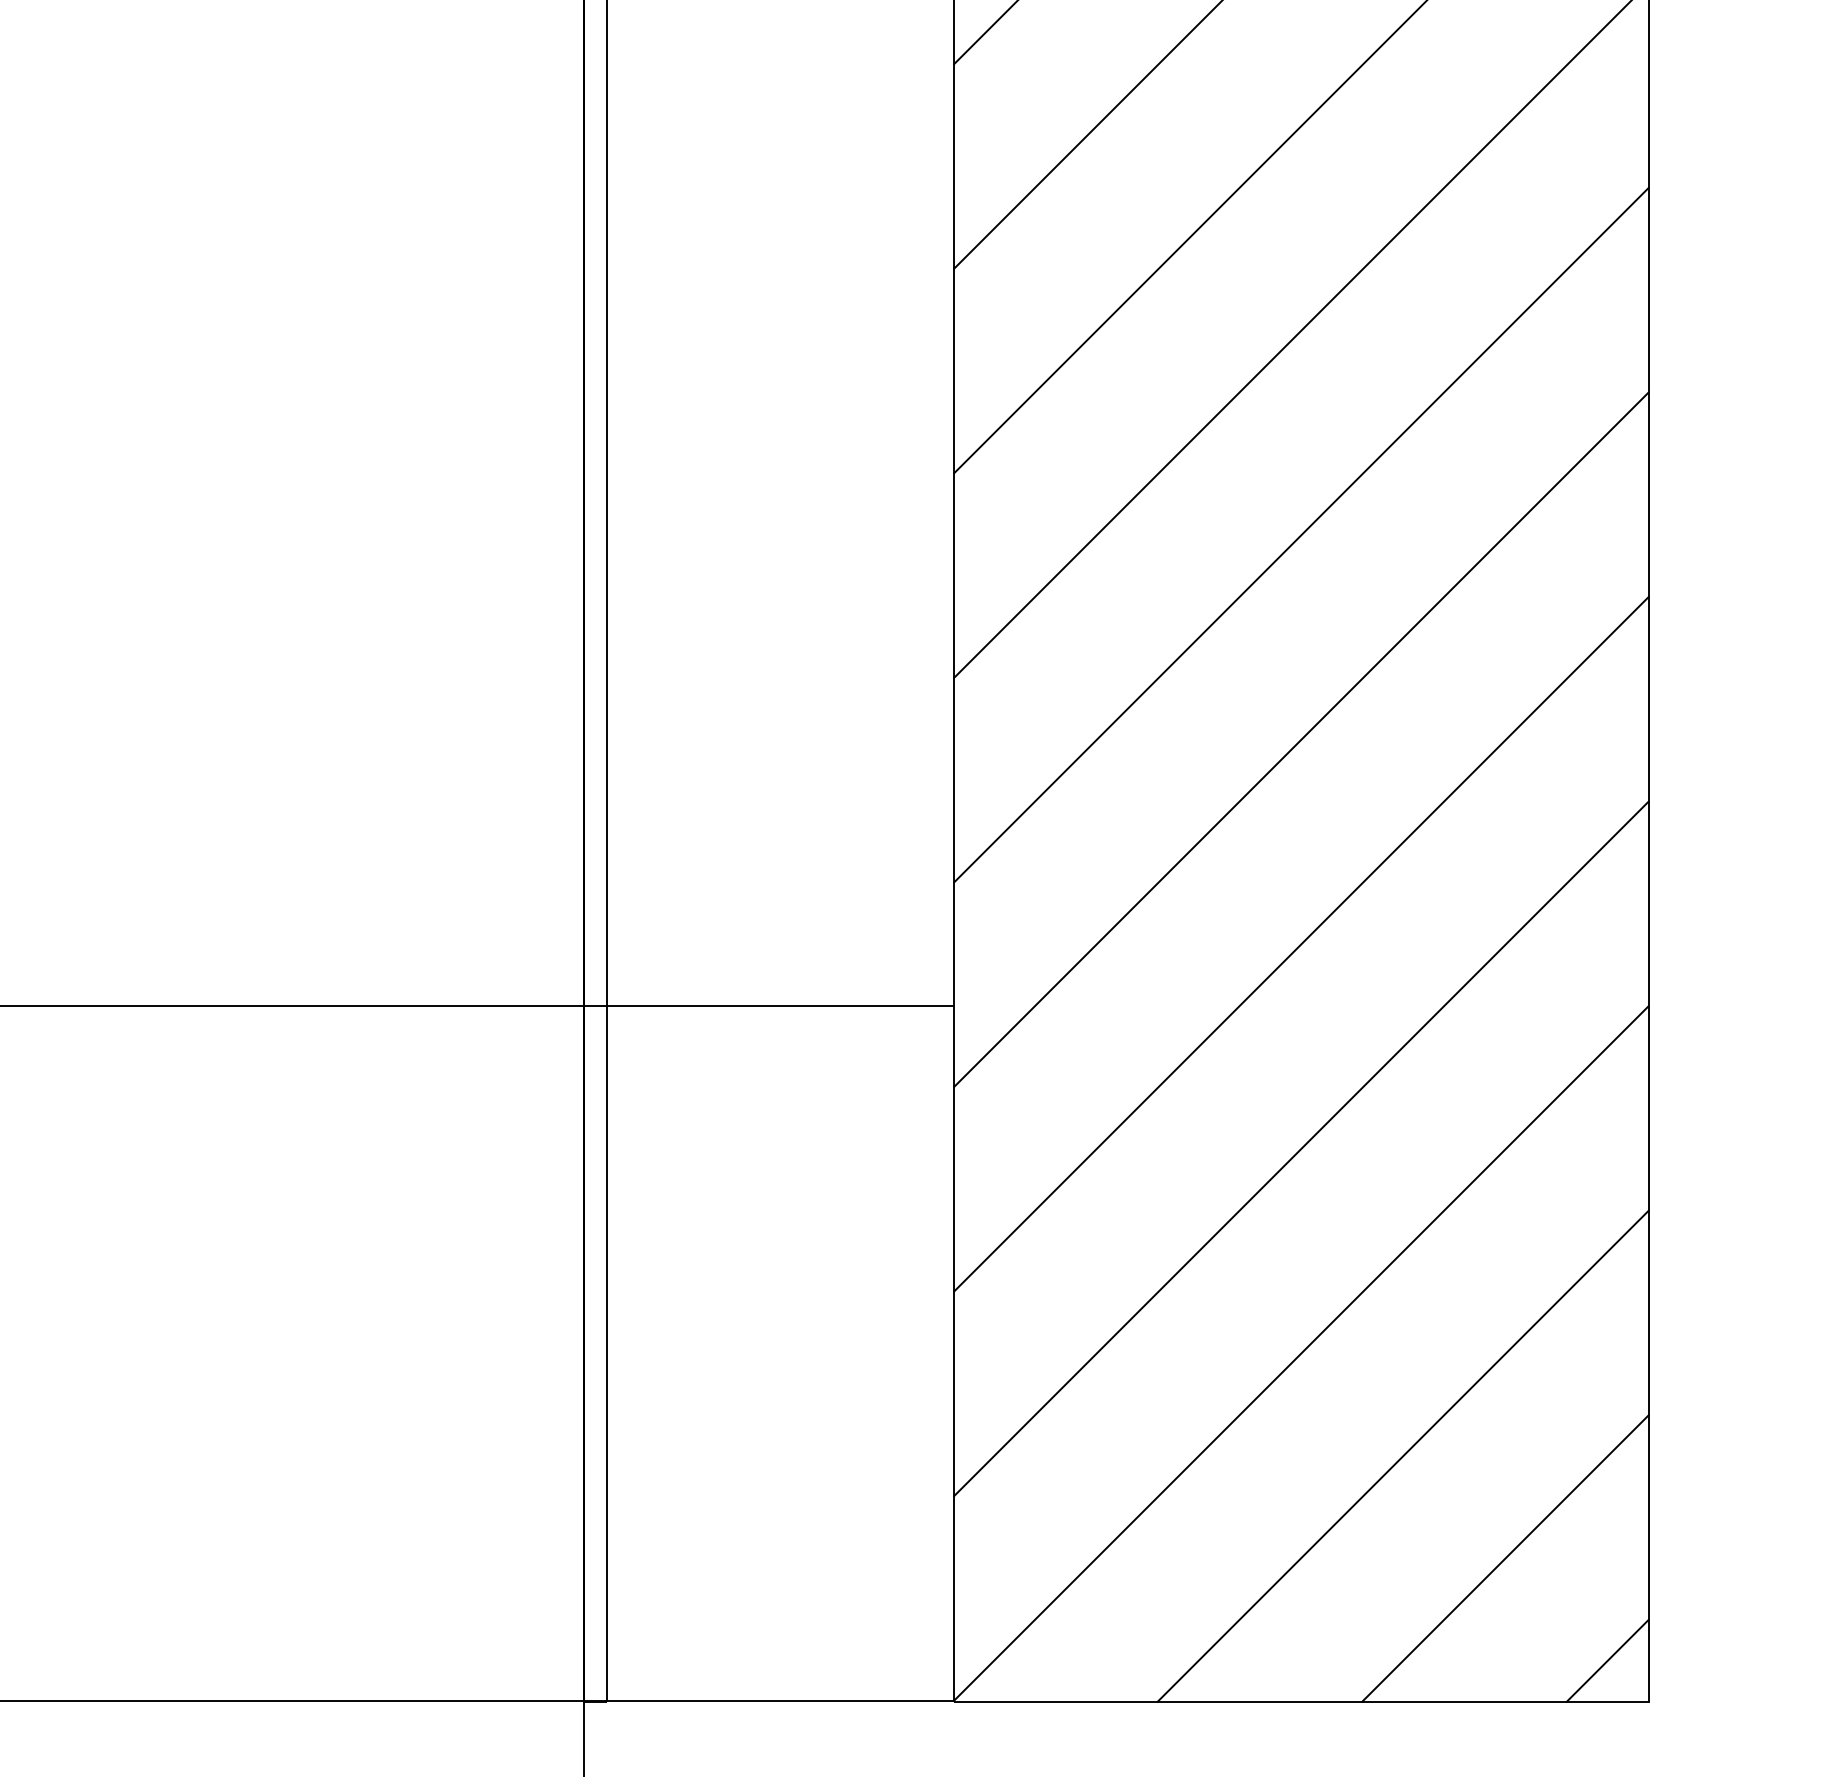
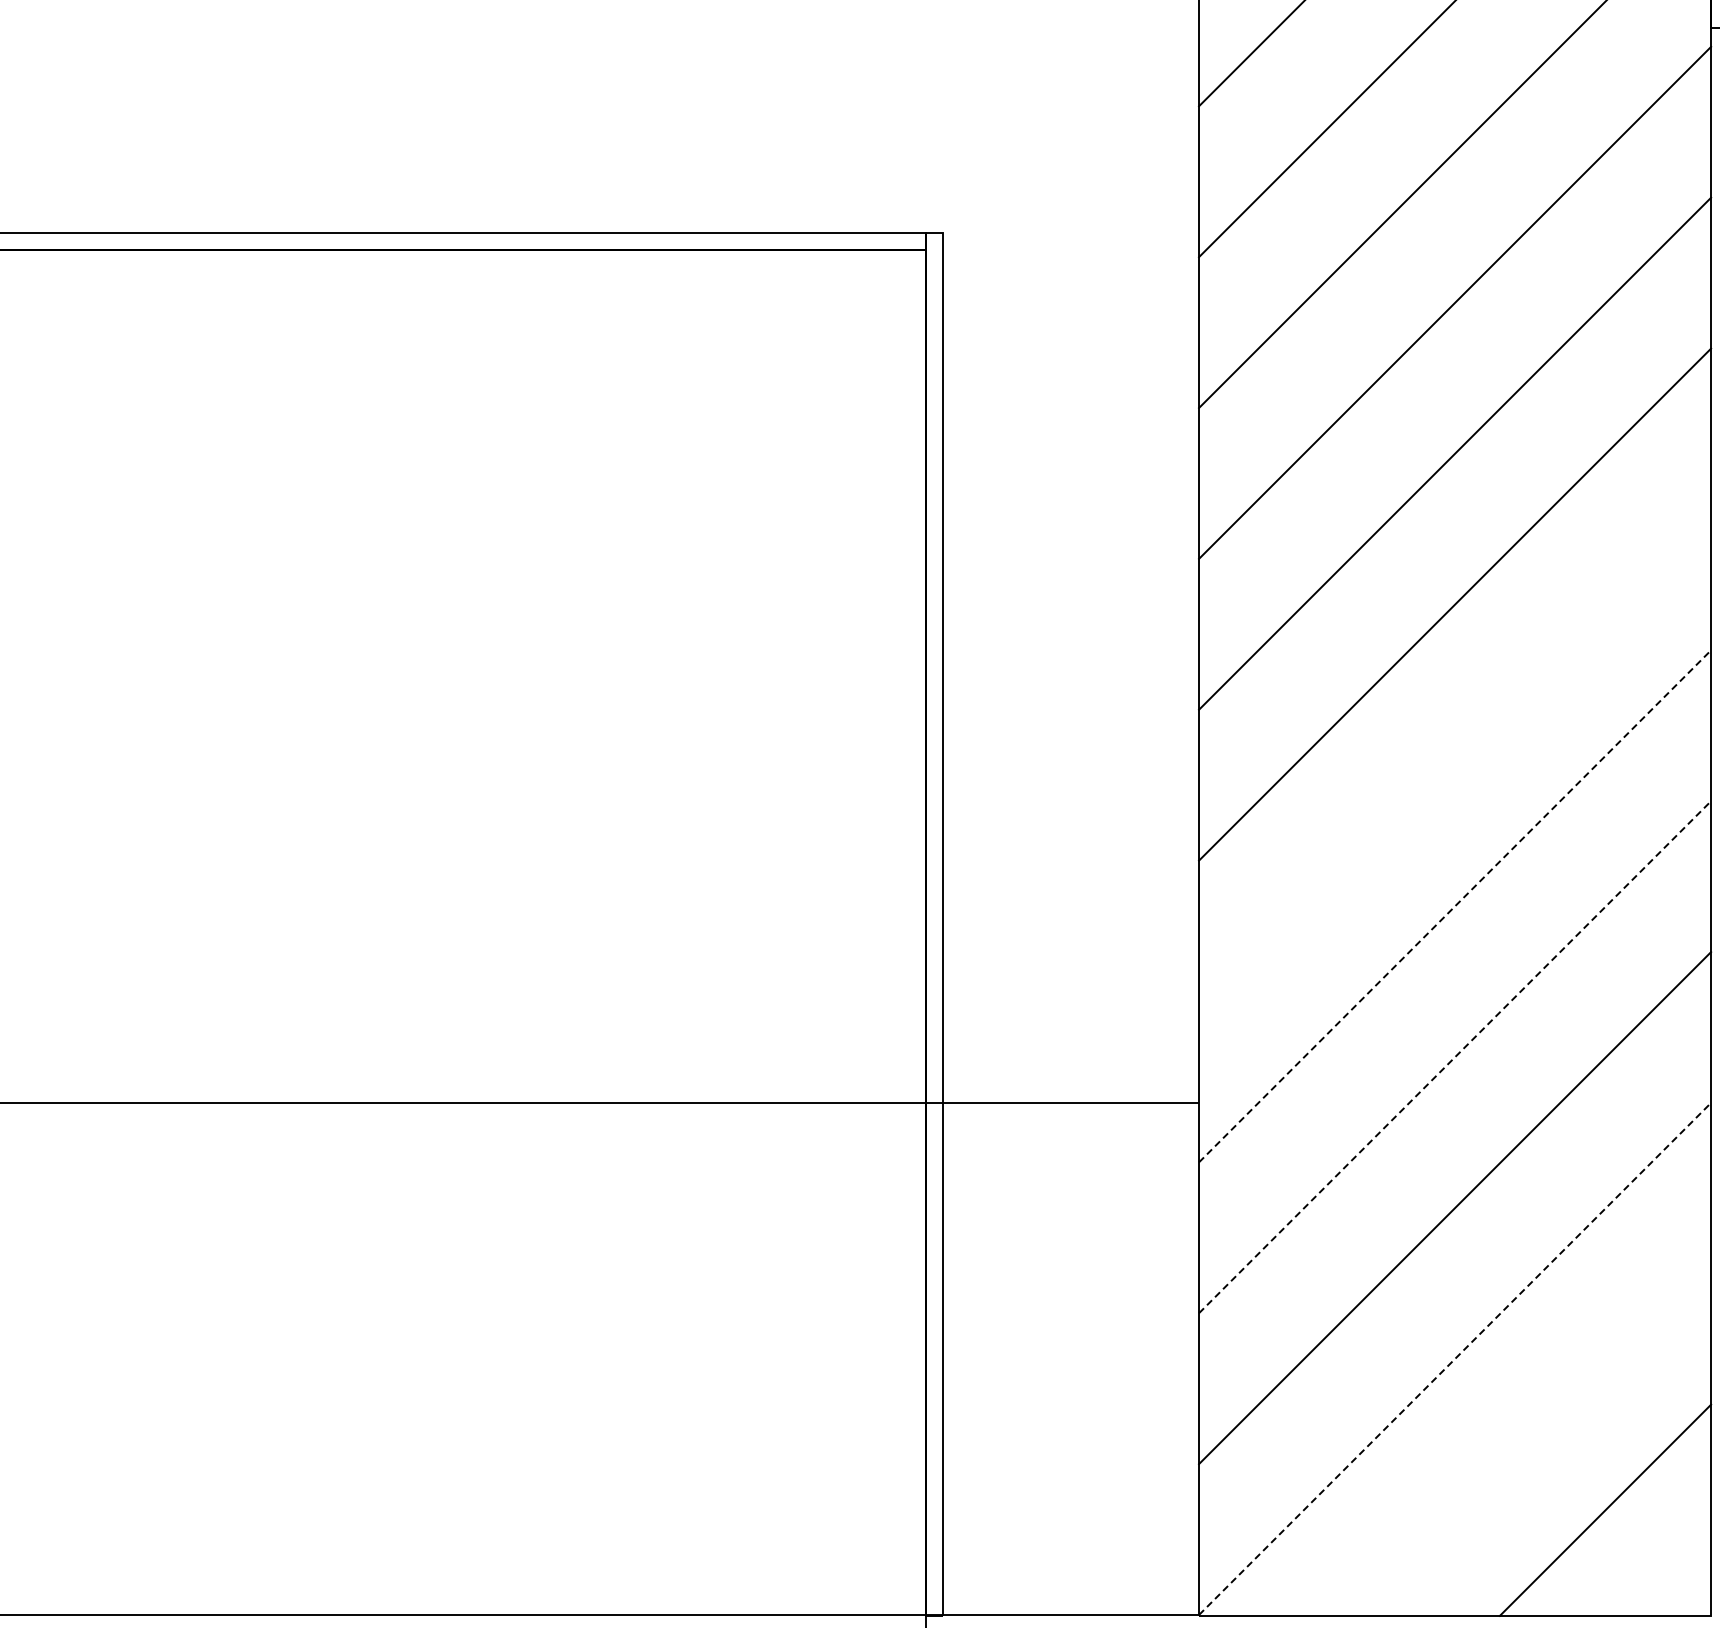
line: (1301, 535) -> (1455, 755), removed
line: (1301, 739) -> (1455, 906), solid -> dashed
line: (1301, 943) -> (1455, 1056), solid -> dashed
line: (1301, 1352) -> (1455, 1358), solid -> dashed
line: (1403, 1455) -> (1530, 1434), removed
line: (1607, 1660) -> (1680, 1585), removed

